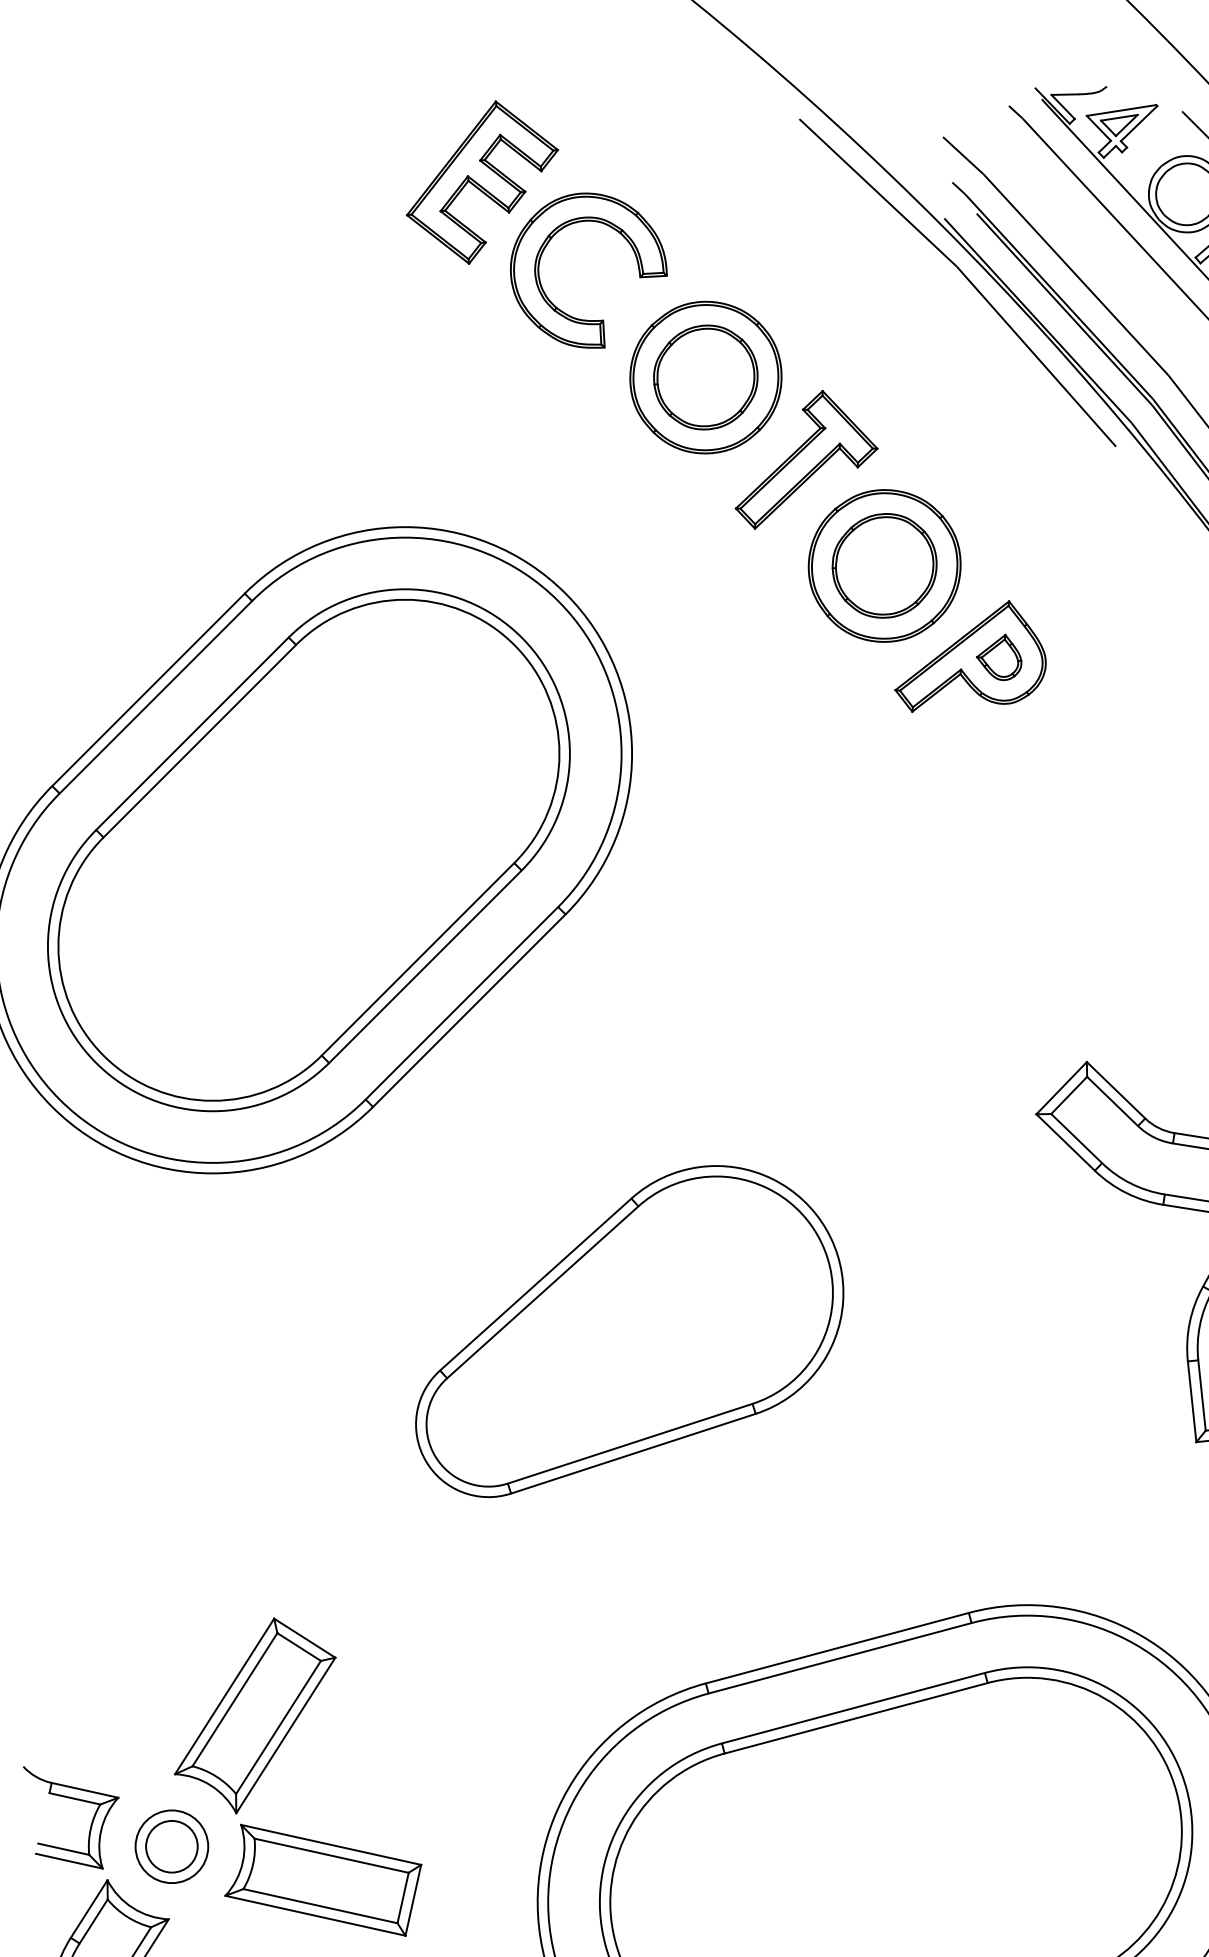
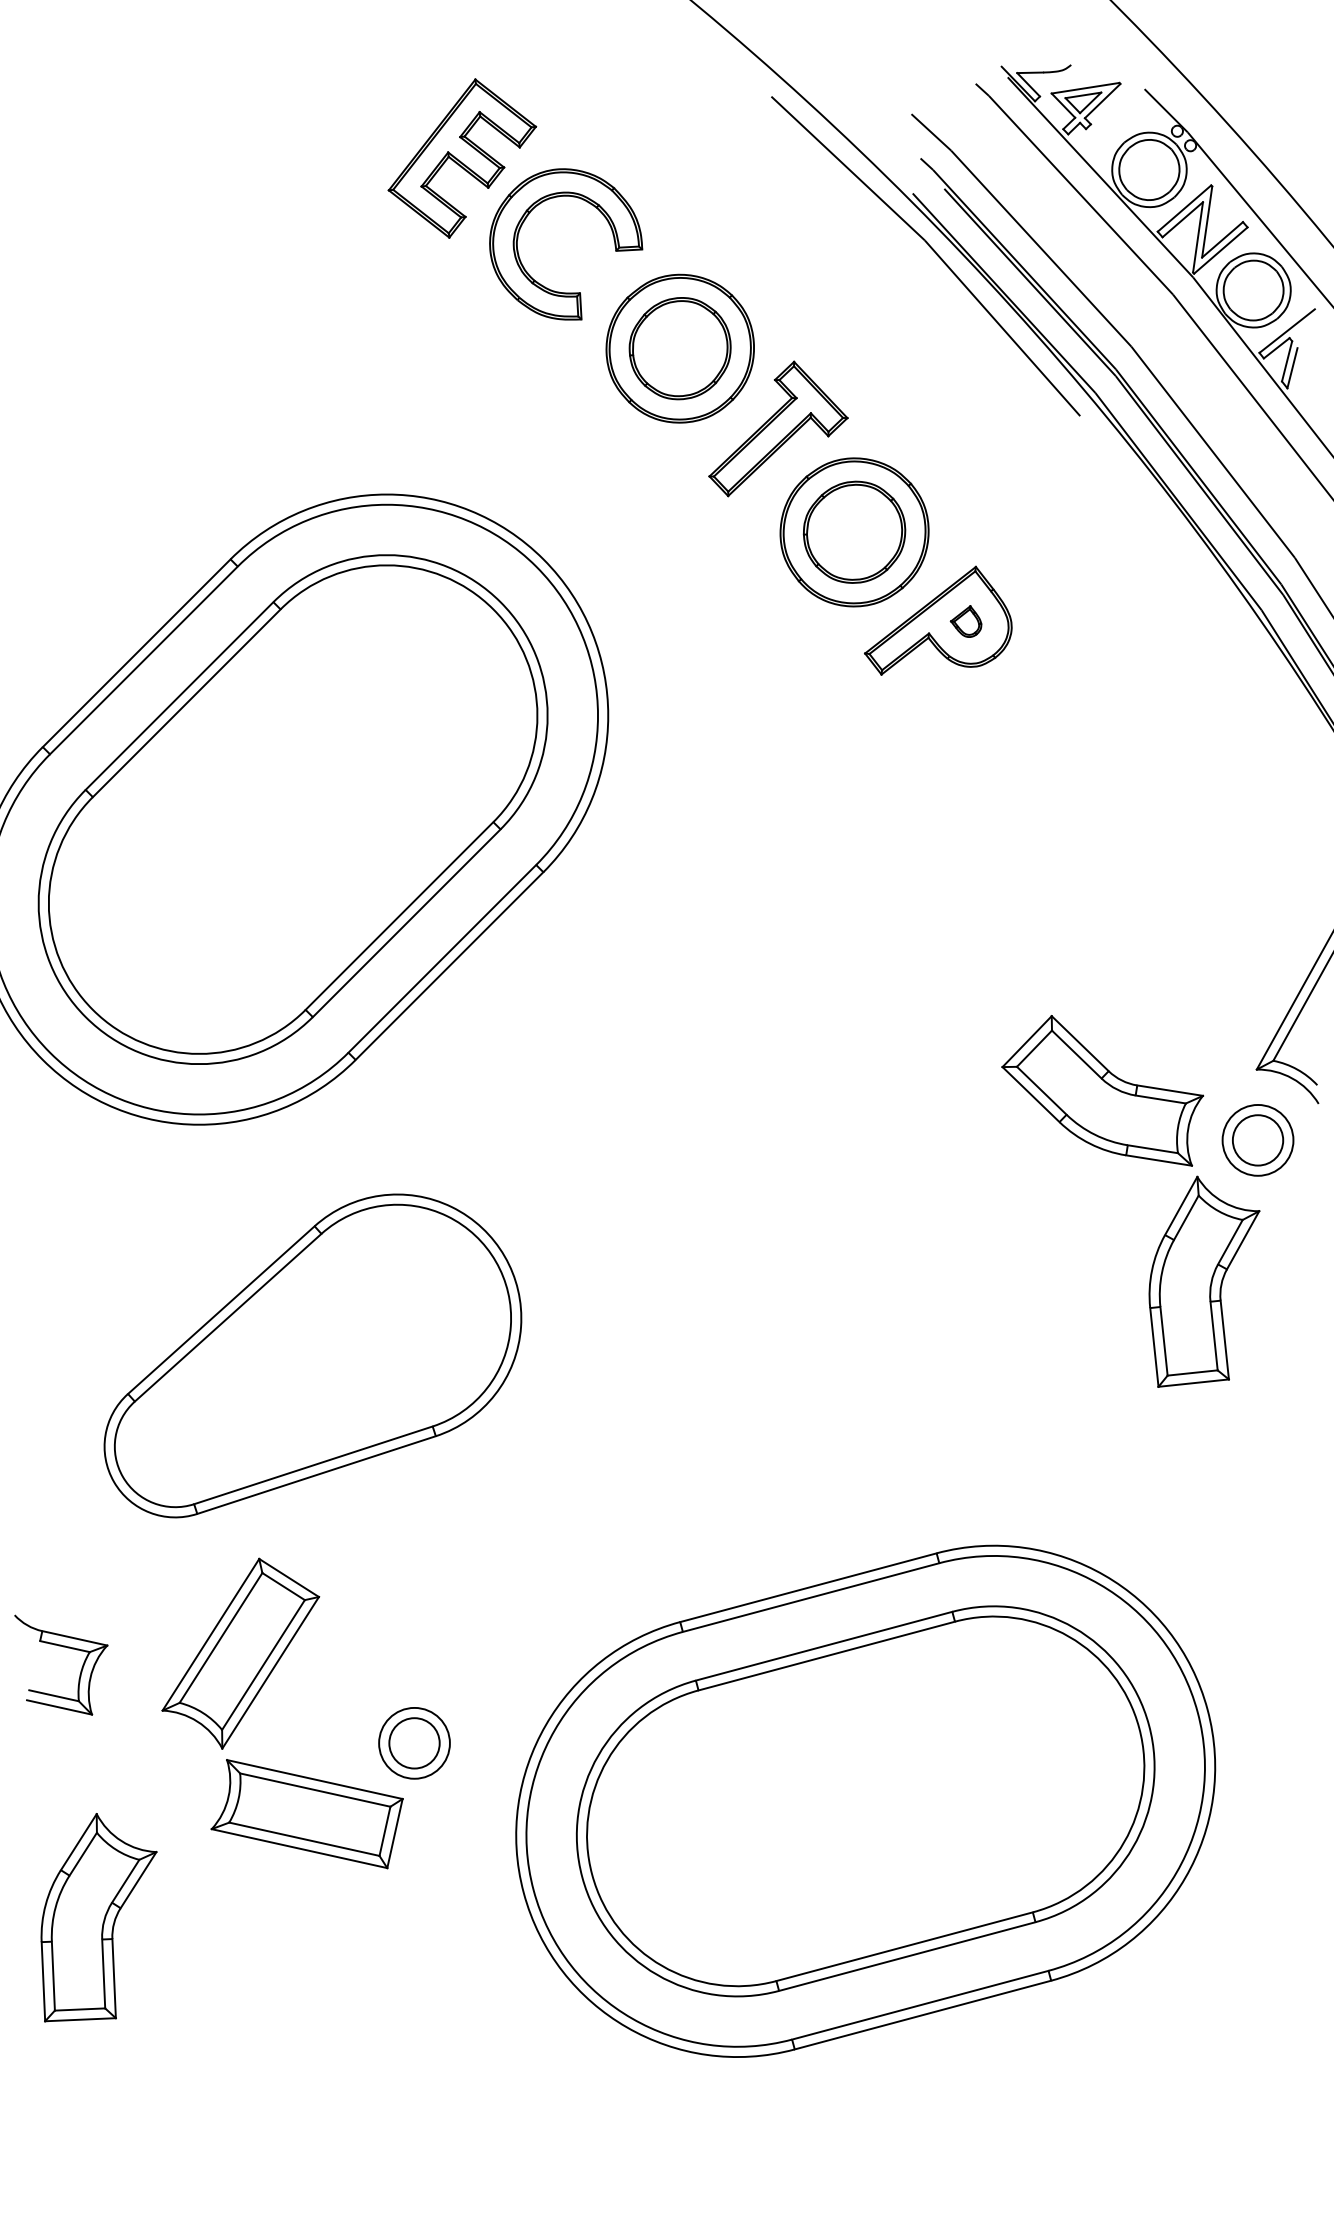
part: (998, 657) -> (965, 621), size x0.7
part: (629, 1331) -> (312, 1355), moved
part: (77, 1800) -> (67, 1648), moved
part: (171, 1846) -> (414, 1743), moved

